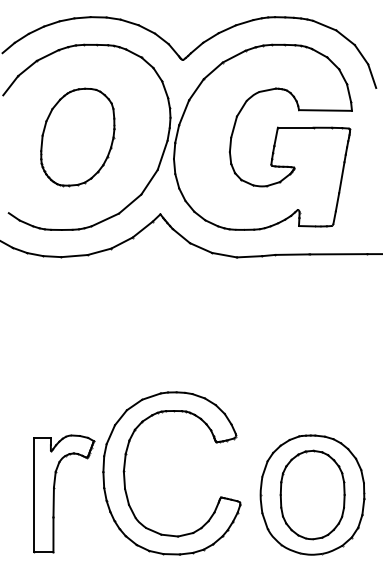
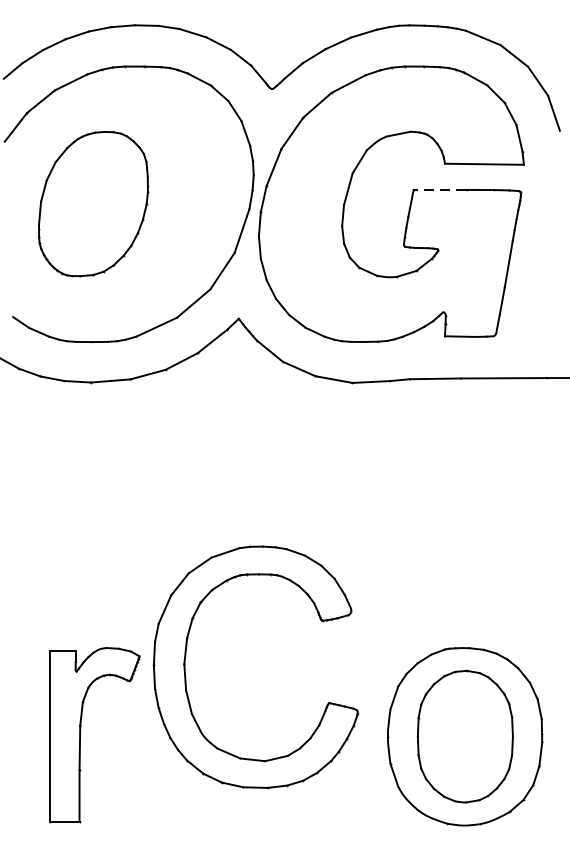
line: (295, 127) -> (439, 189), solid -> dashed
part: (77, 137) -> (92, 204), moved
part: (125, 471) -> (186, 664), moved

